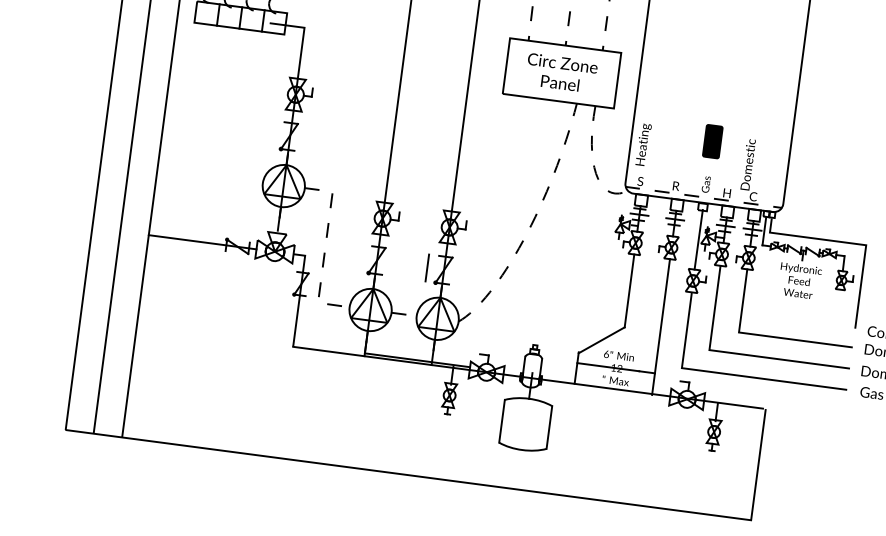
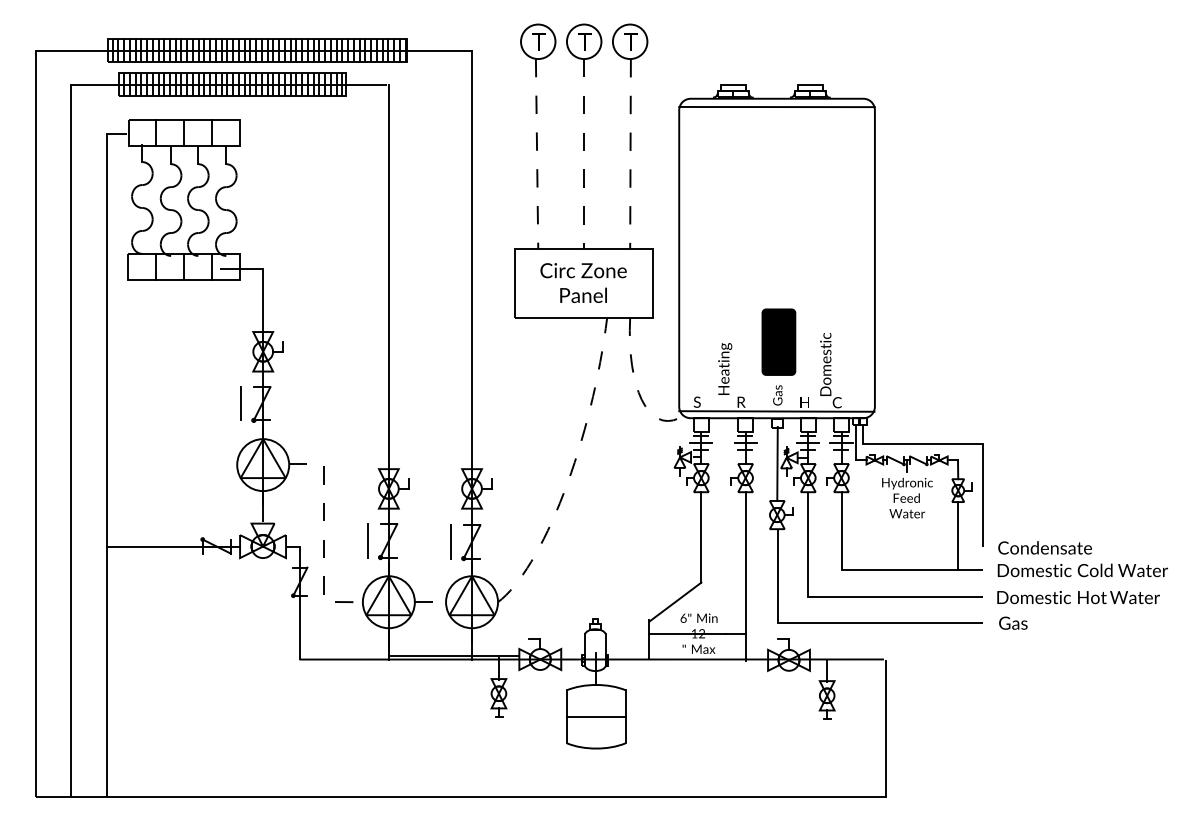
line: (272, 133) -> (240, 403), added
part: (712, 141) -> (778, 341), size x1.67
text: (643, 144) -> (725, 368), moved
line: (703, 197) -> (776, 411), dashed -> solid
line: (360, 258) -> (368, 540), added
line: (836, 317) -> (957, 536), added
line: (525, 424) -> (595, 716), added

